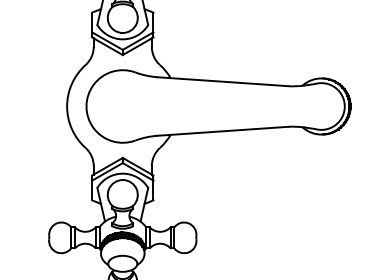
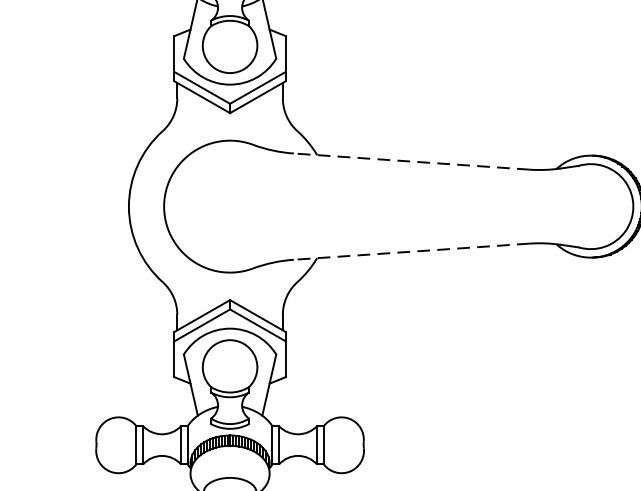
line: (222, 81) -> (411, 161), solid -> dashed
line: (222, 131) -> (411, 252), solid -> dashed

